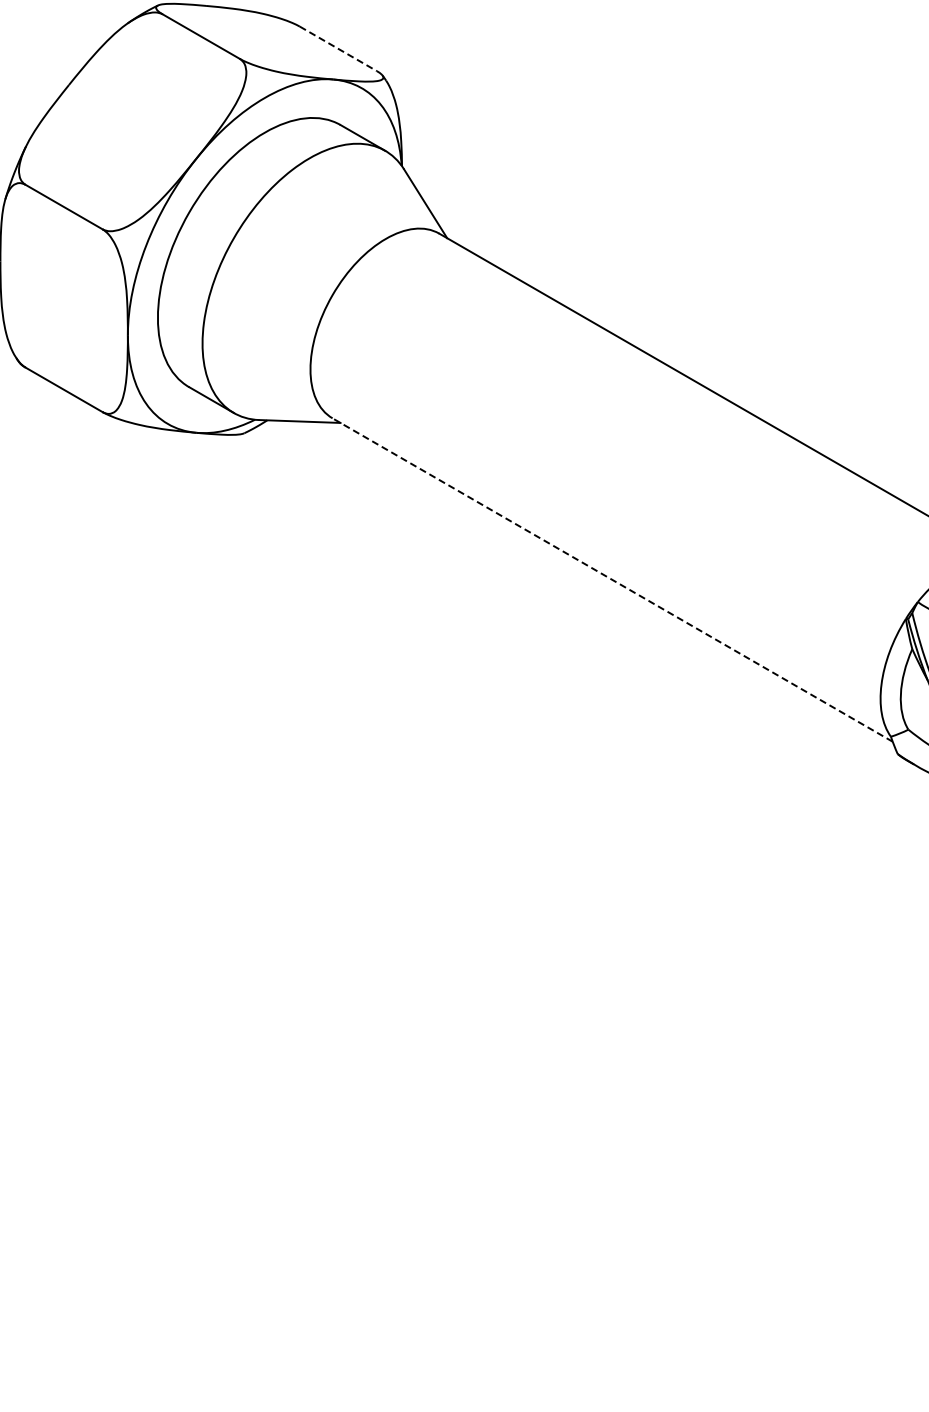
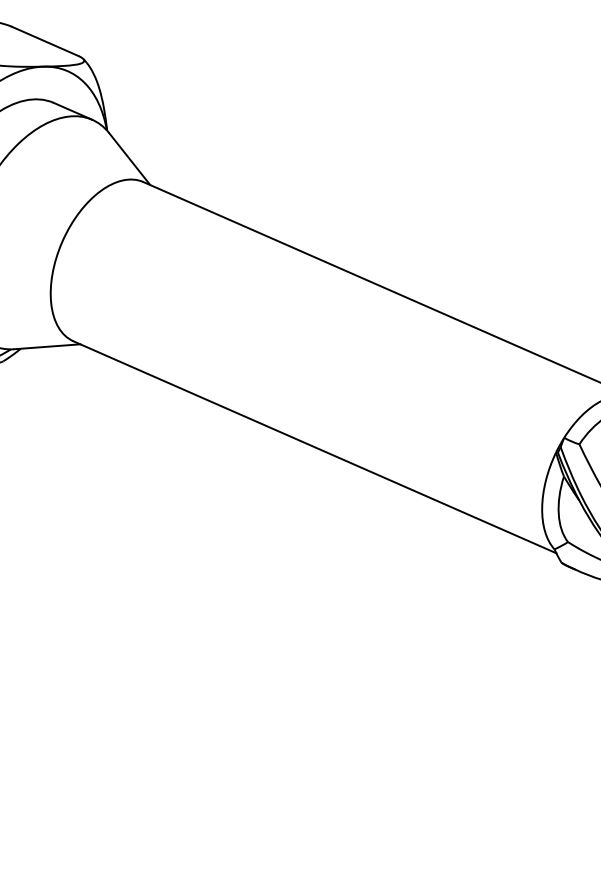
line: (338, 49) -> (45, 41), dashed -> solid
line: (612, 579) -> (314, 446), dashed -> solid

